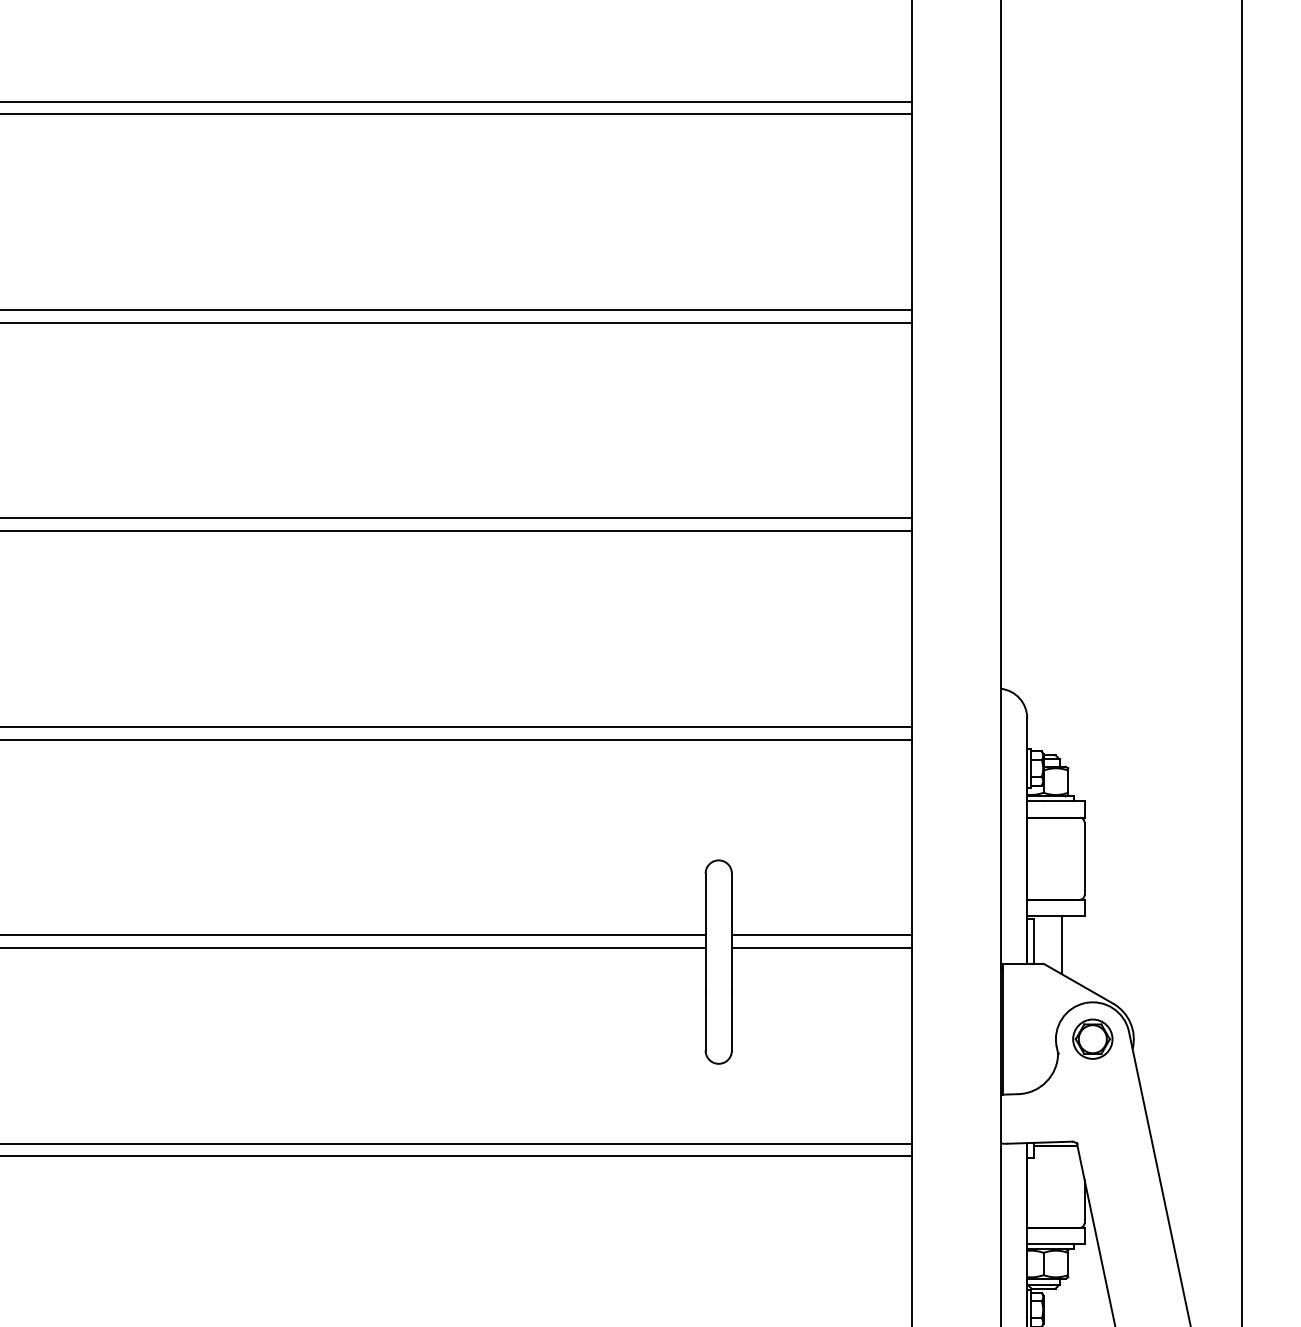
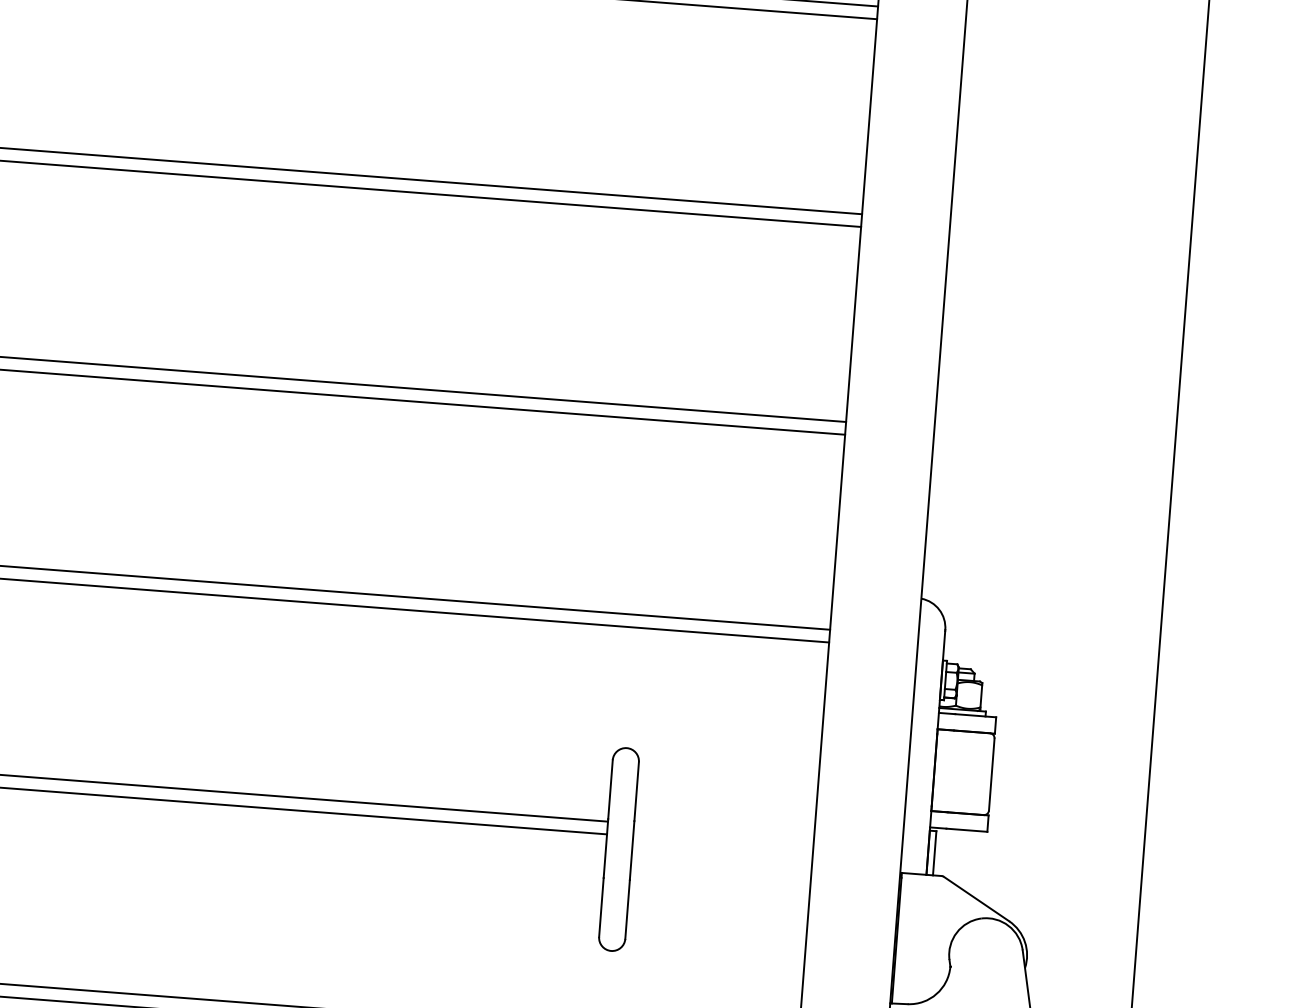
line: (821, 935) -> (723, 830), removed
line: (1061, 945) -> (962, 859), removed
line: (821, 947) -> (722, 842), removed
part: (1092, 1038) -> (985, 954), removed

